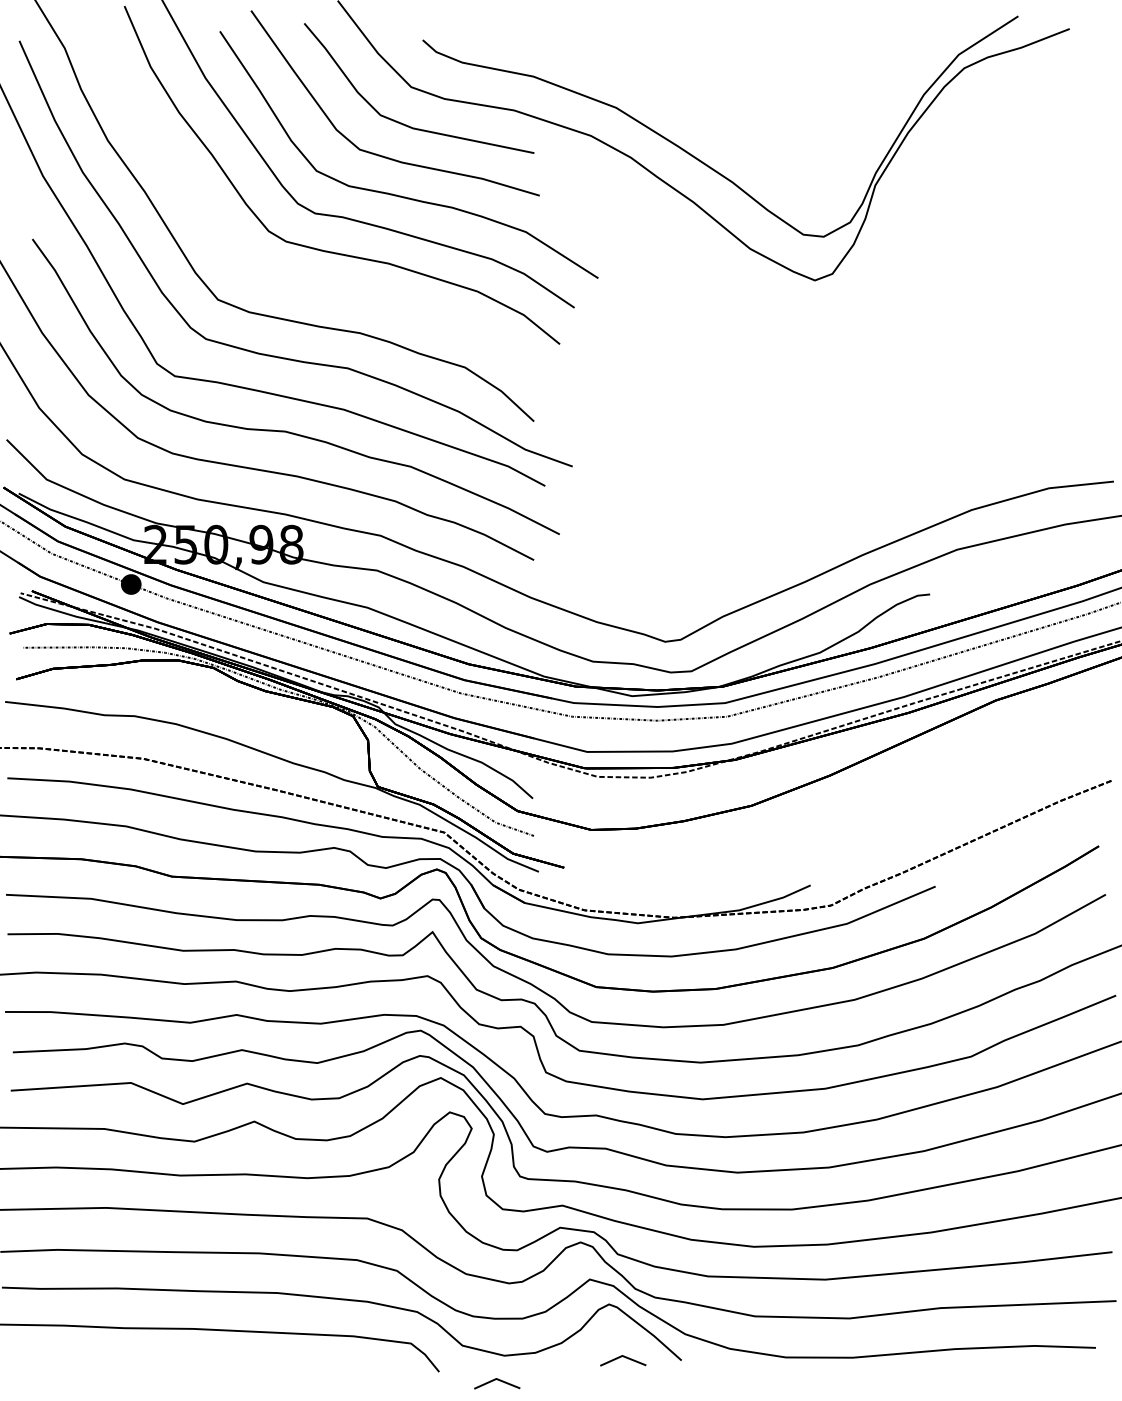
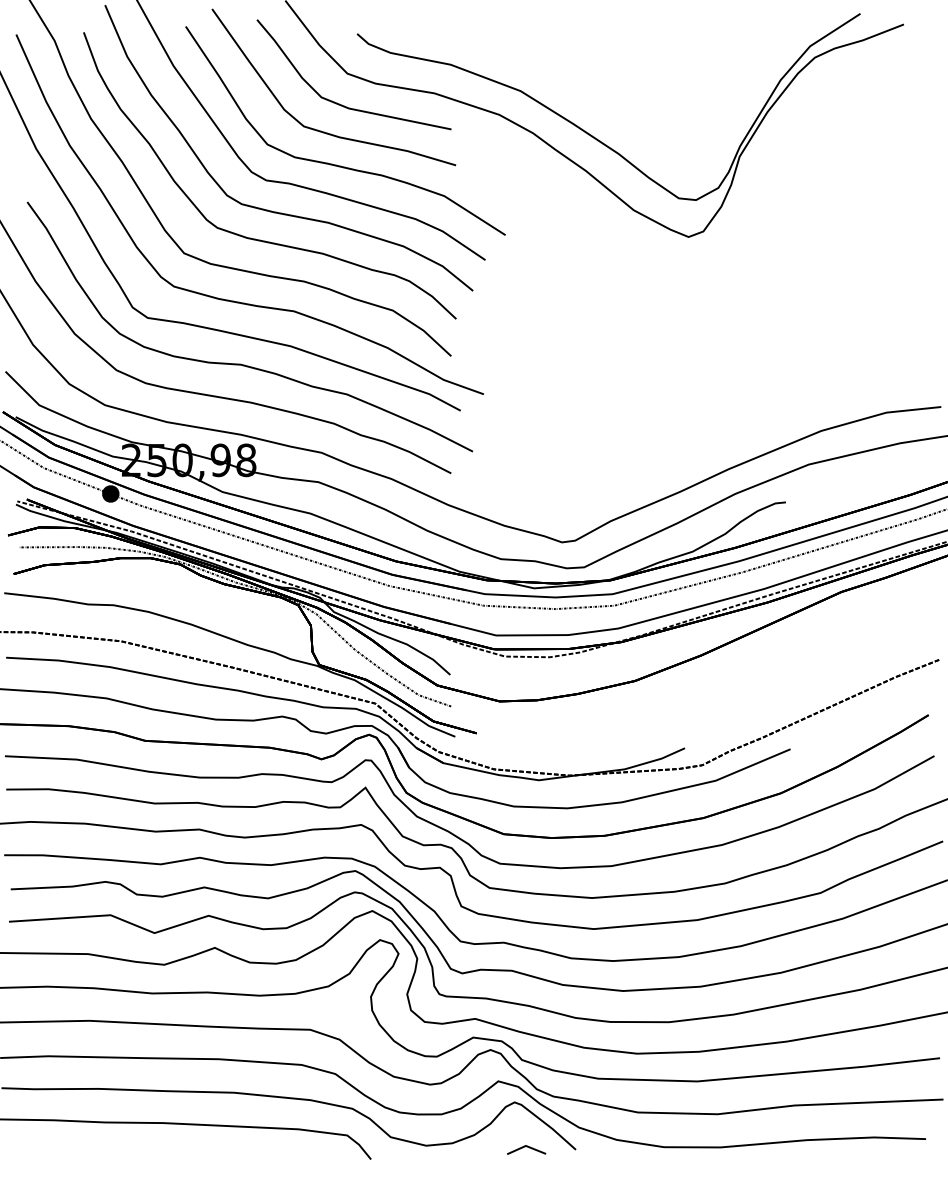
part: (302, 282) -> (255, 238), added
line: (499, 1381) -> (422, 1167), removed

